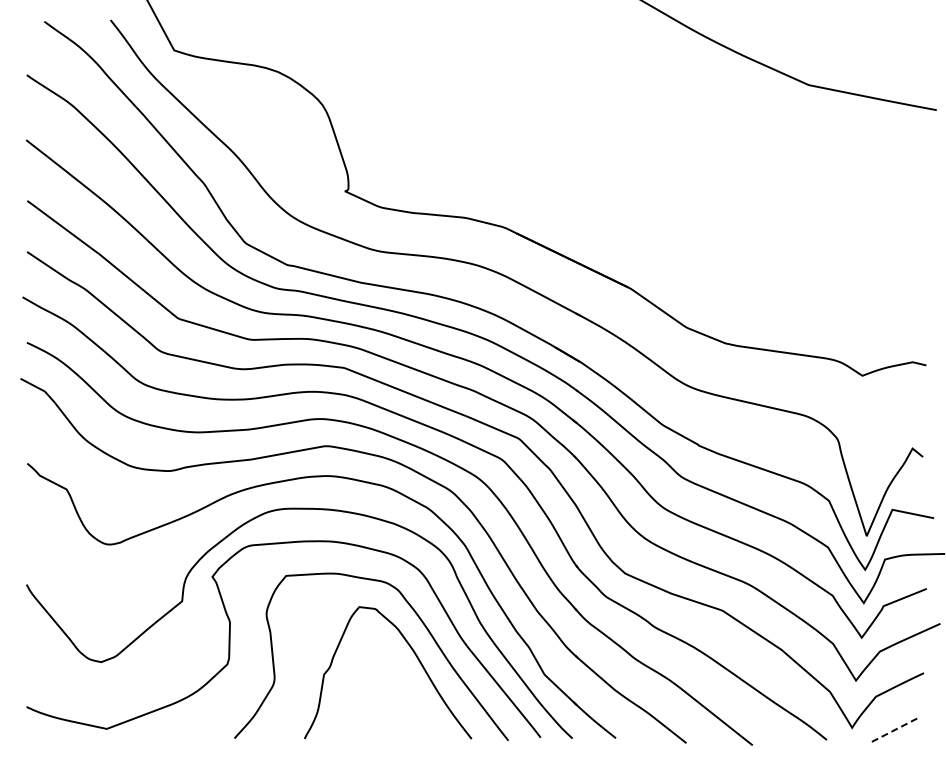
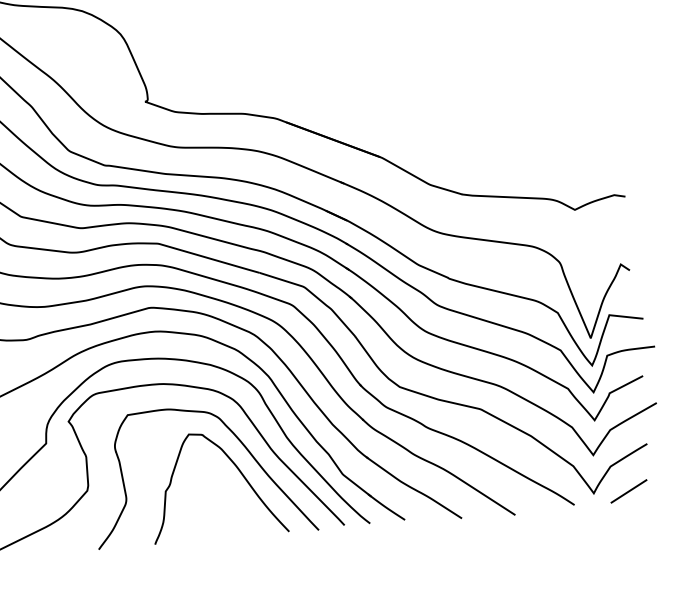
line: (895, 729) -> (628, 491), dashed -> solid

